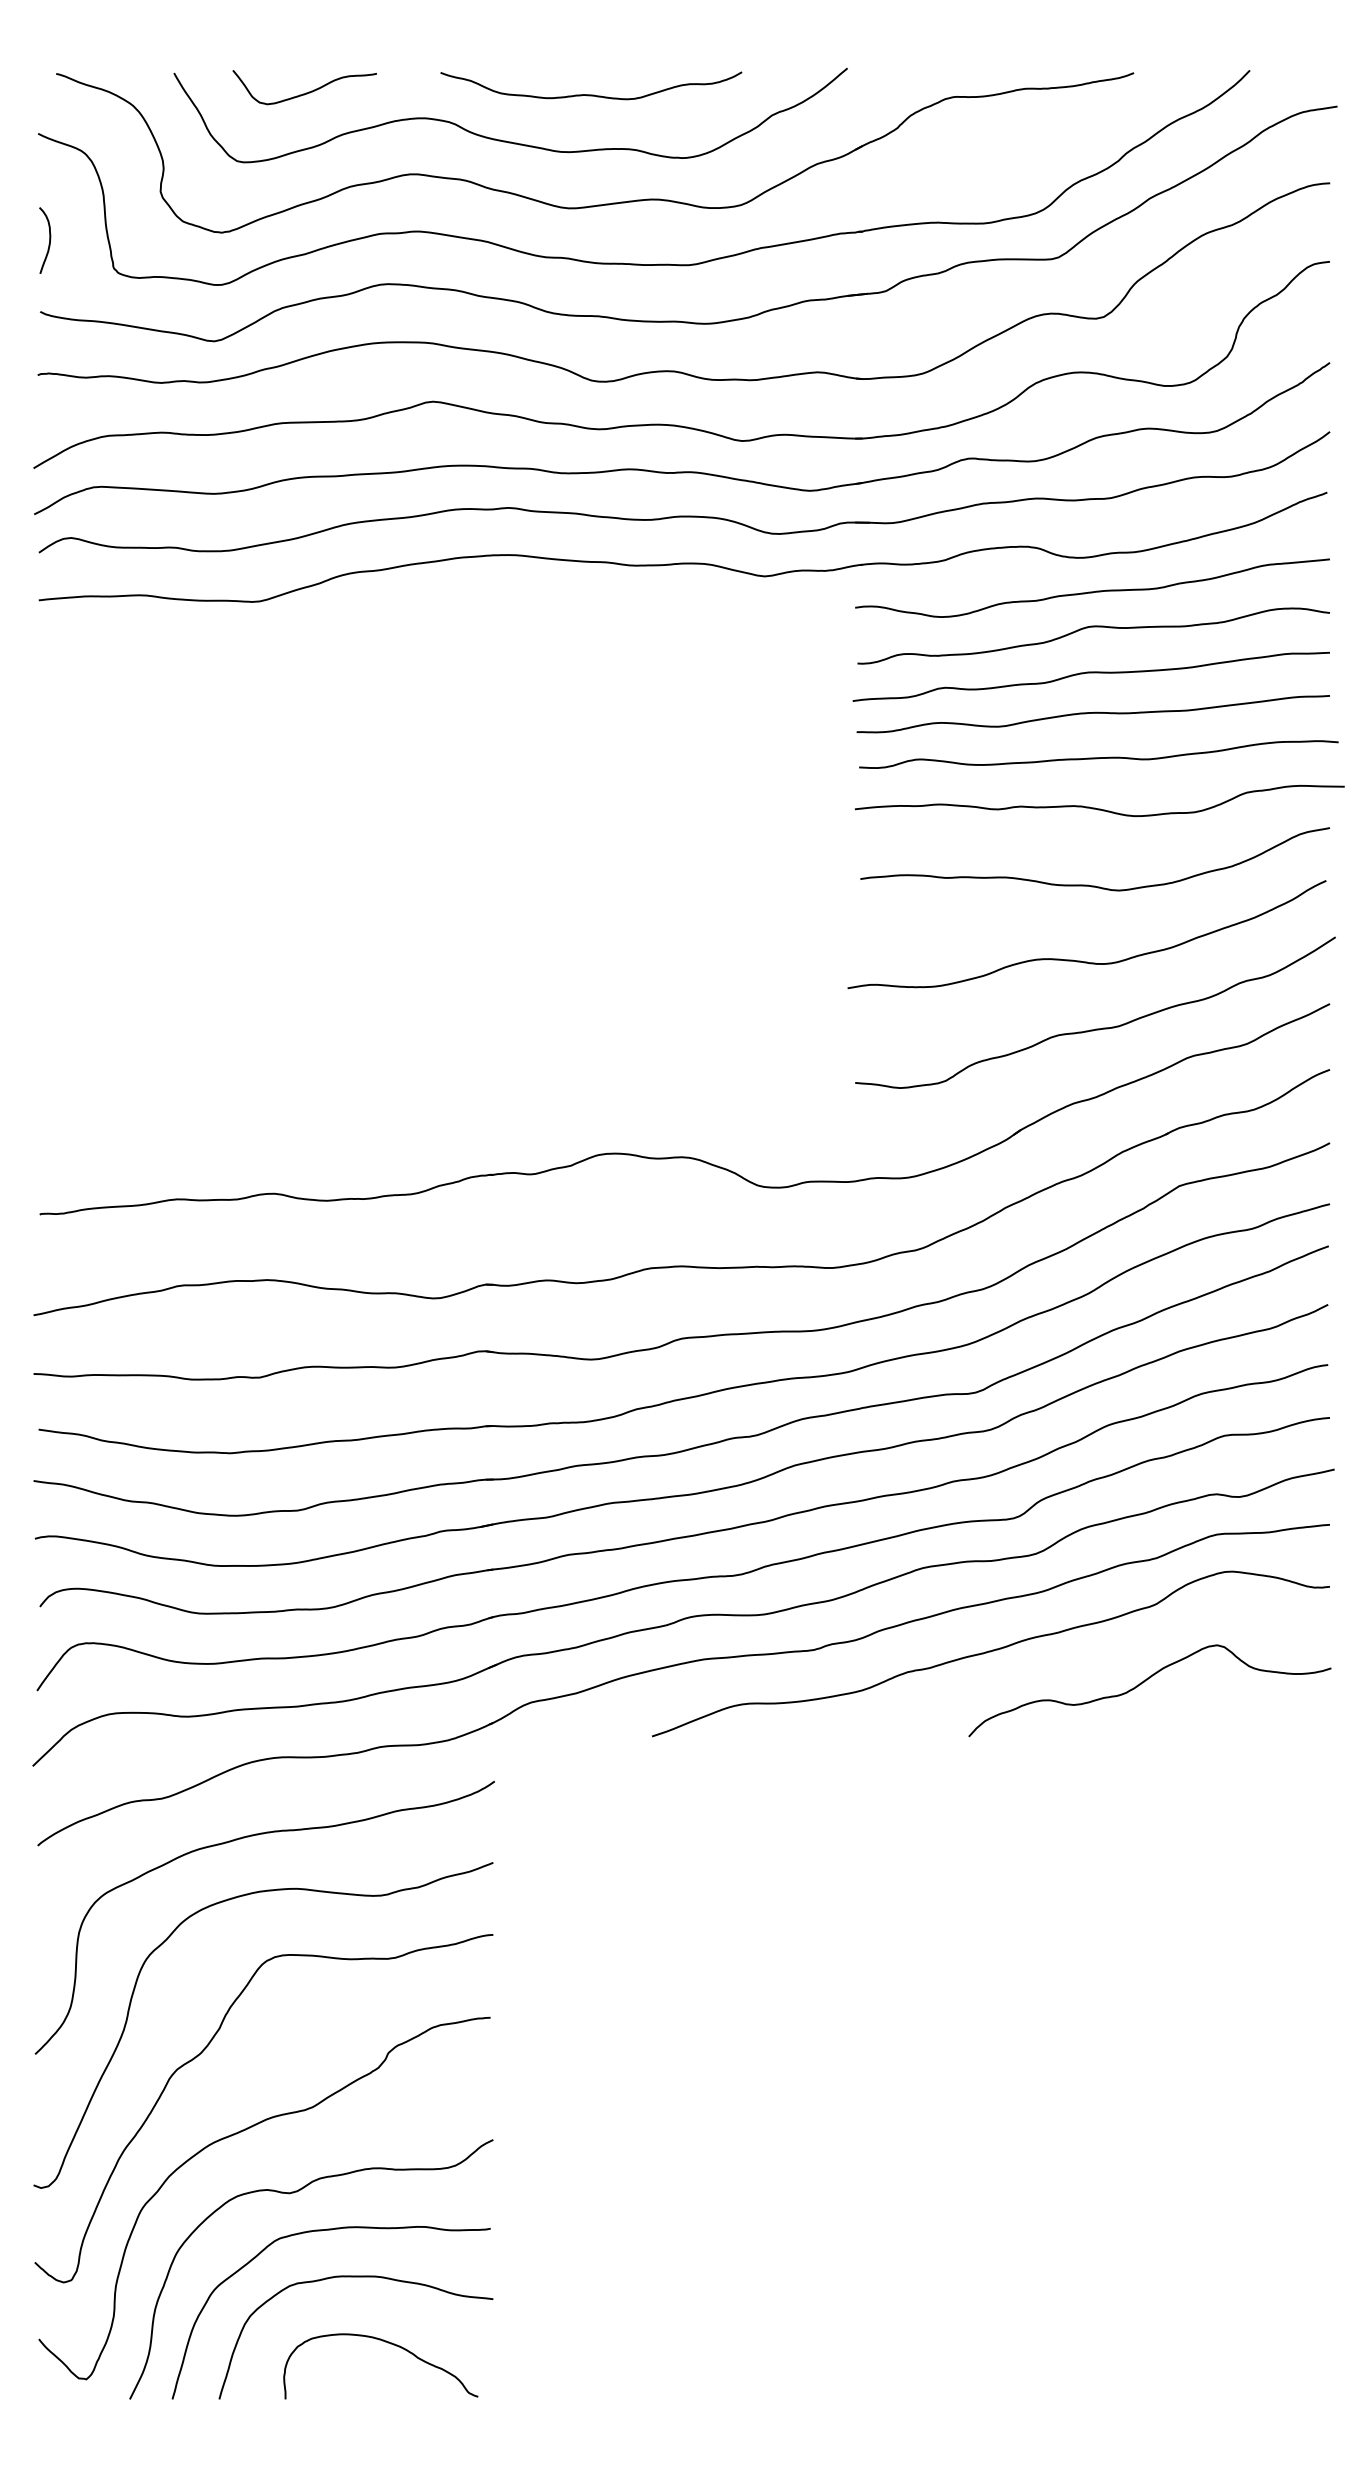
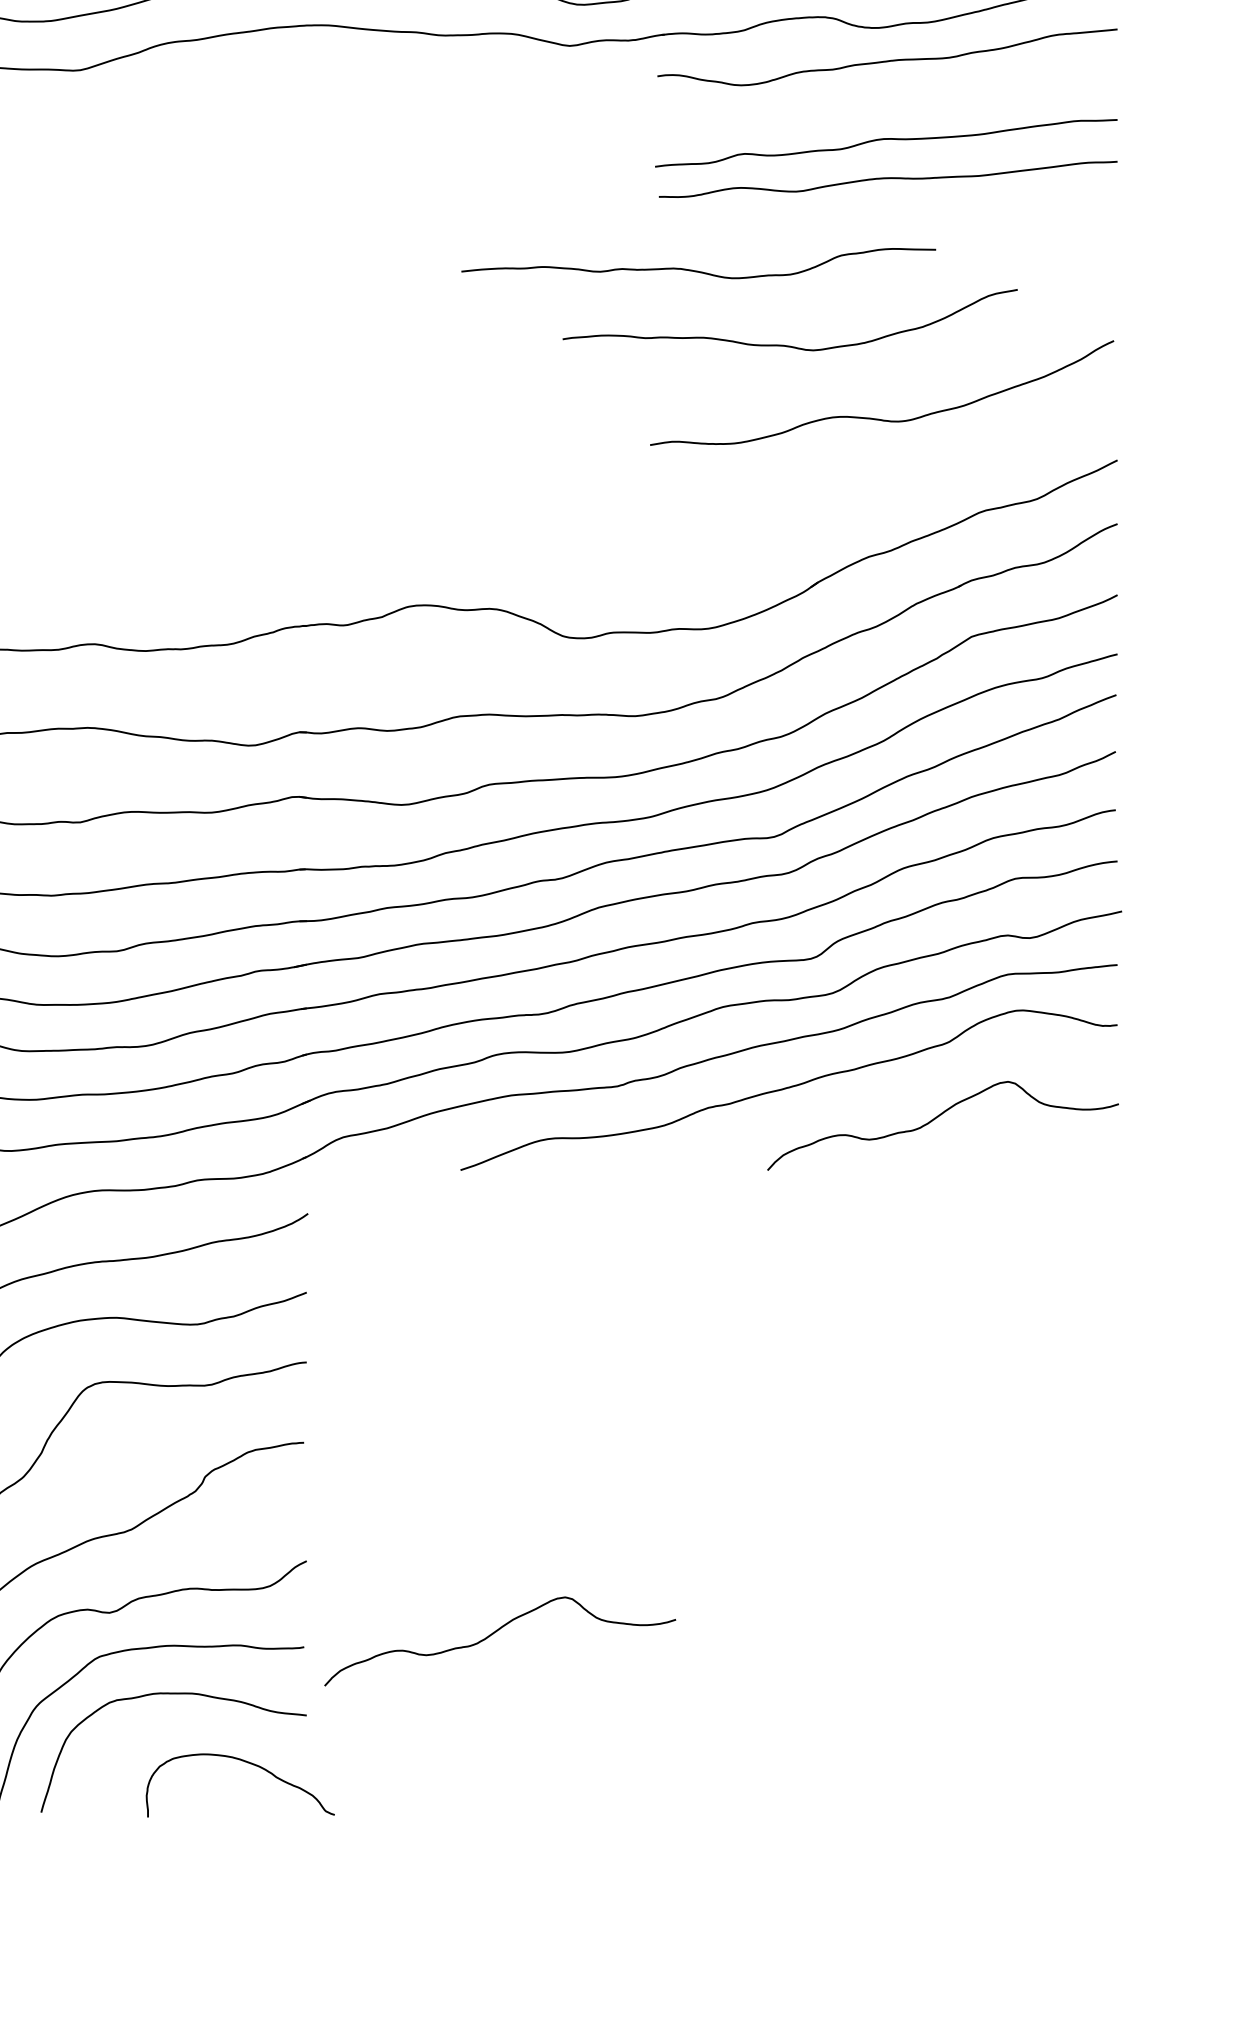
curve: (1093, 627) -> (888, 95), removed
curve: (1098, 757) -> (893, 221), removed
curve: (1099, 808) -> (698, 270), moved
curve: (1088, 884) -> (783, 344), moved
curve: (1095, 1028) -> (890, 484), removed
curve: (687, 2214) -> (494, 1633), added
curve: (390, 2344) -> (249, 1764), moved

